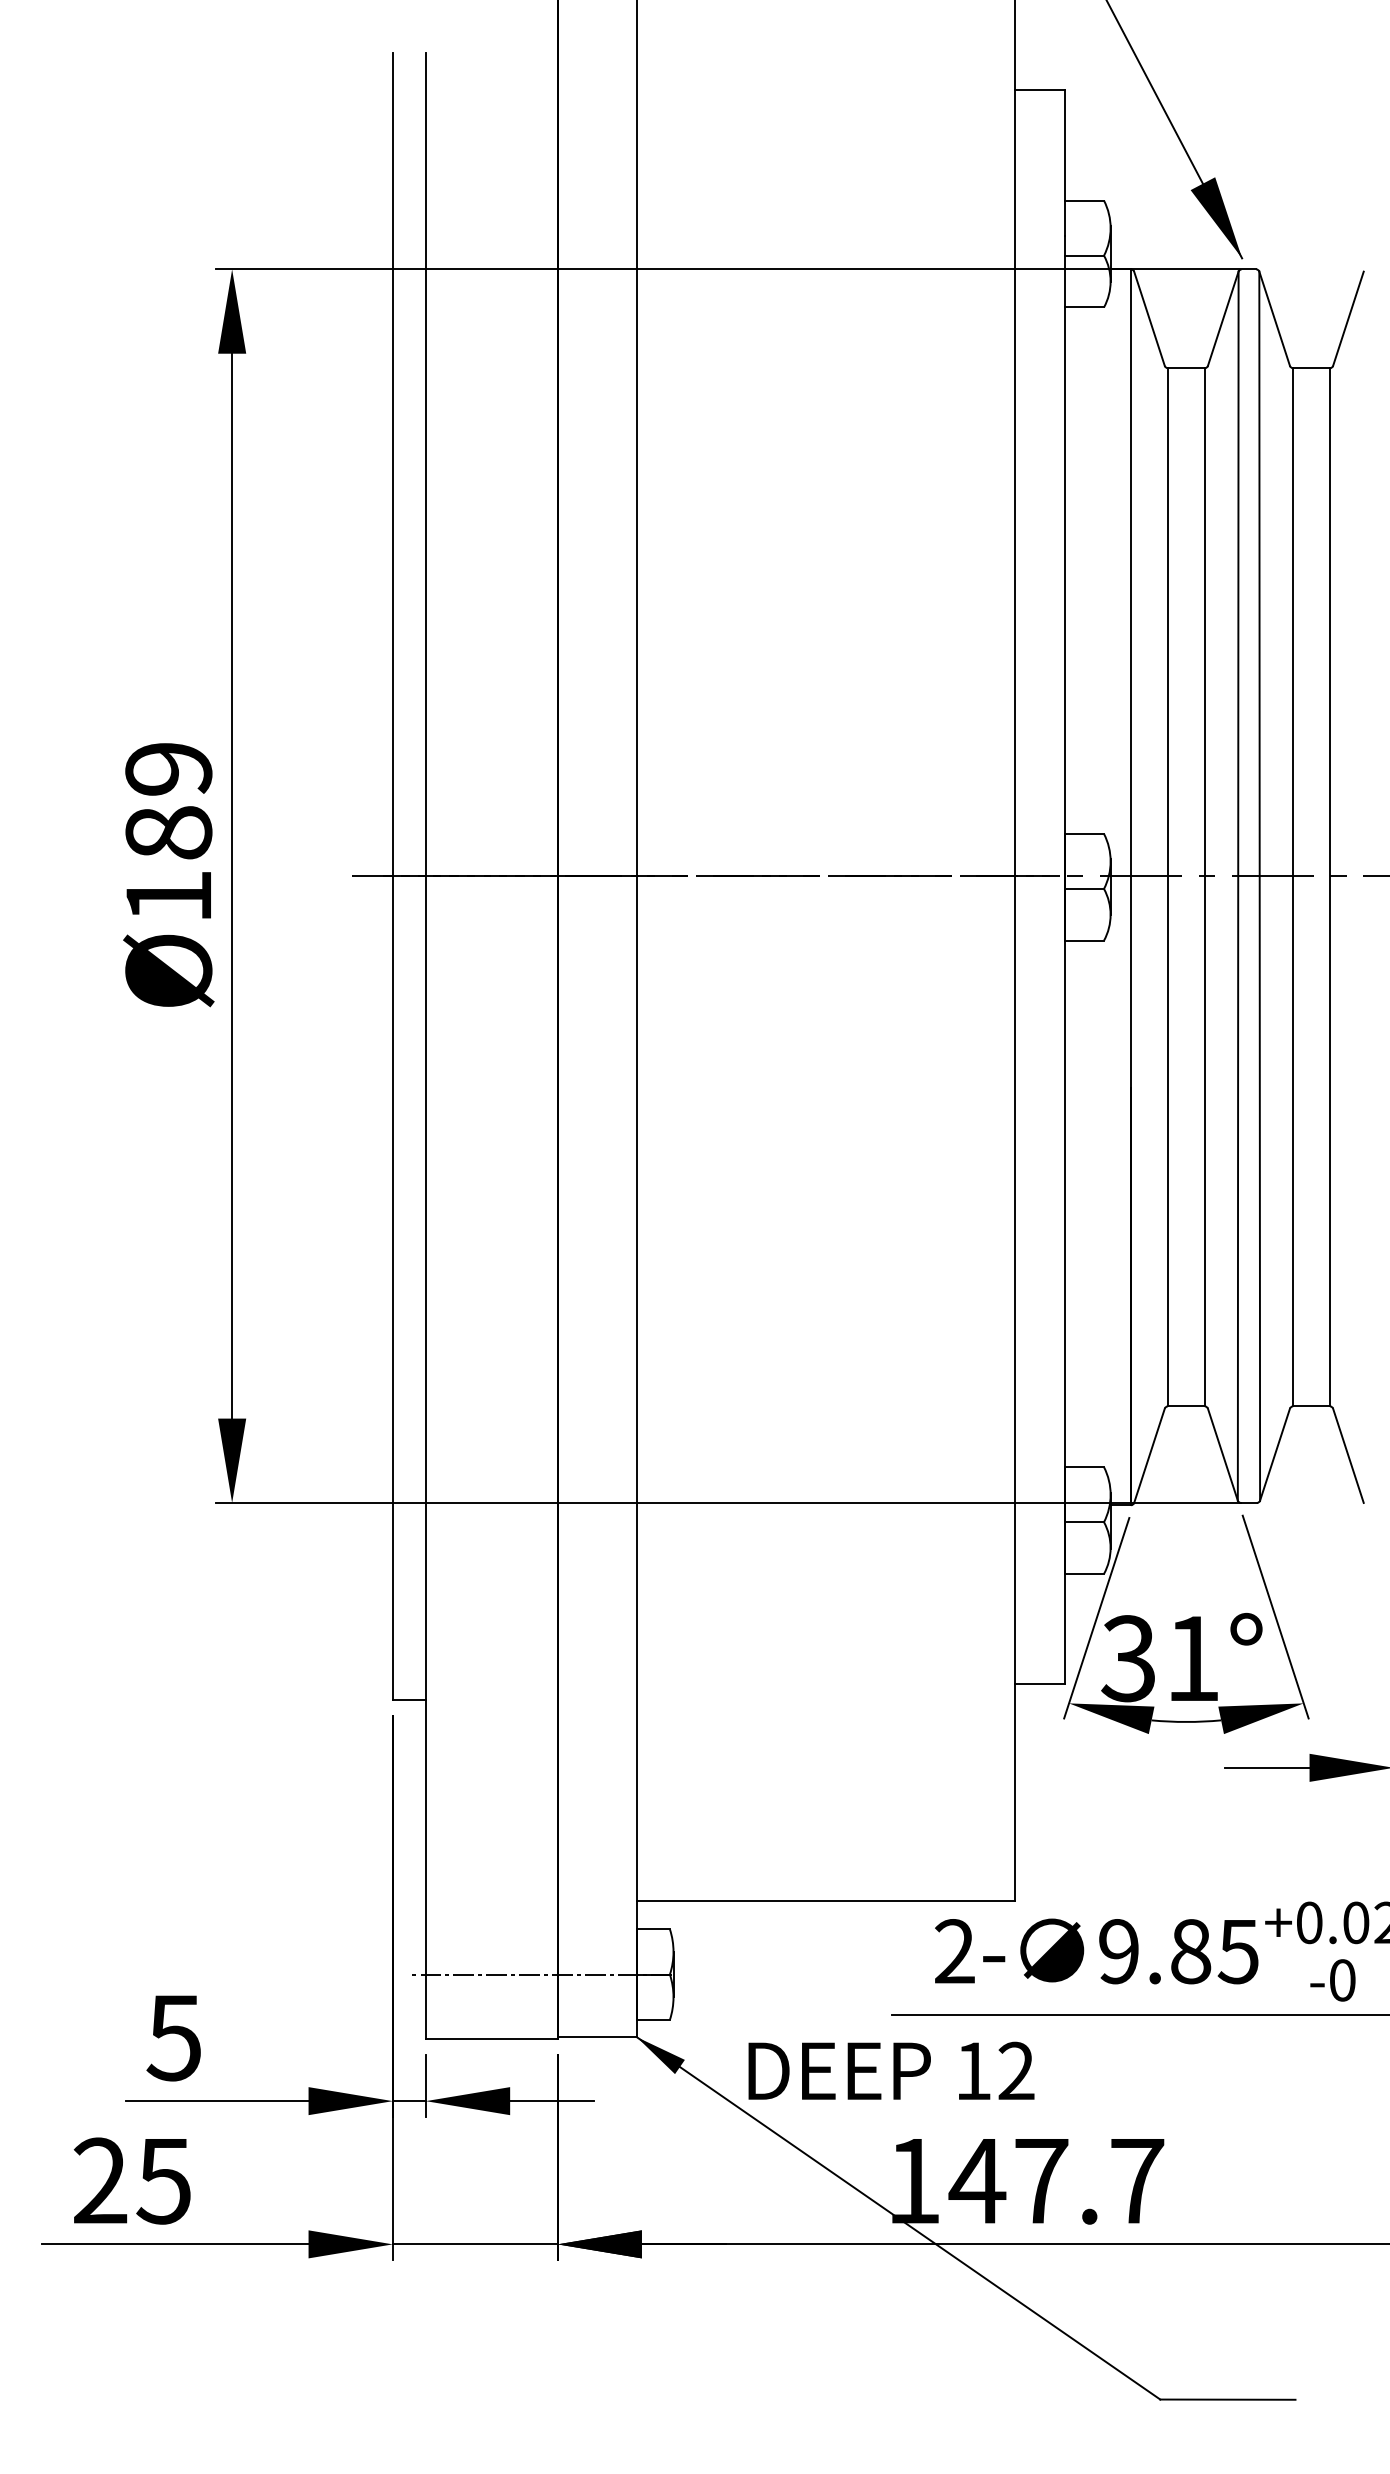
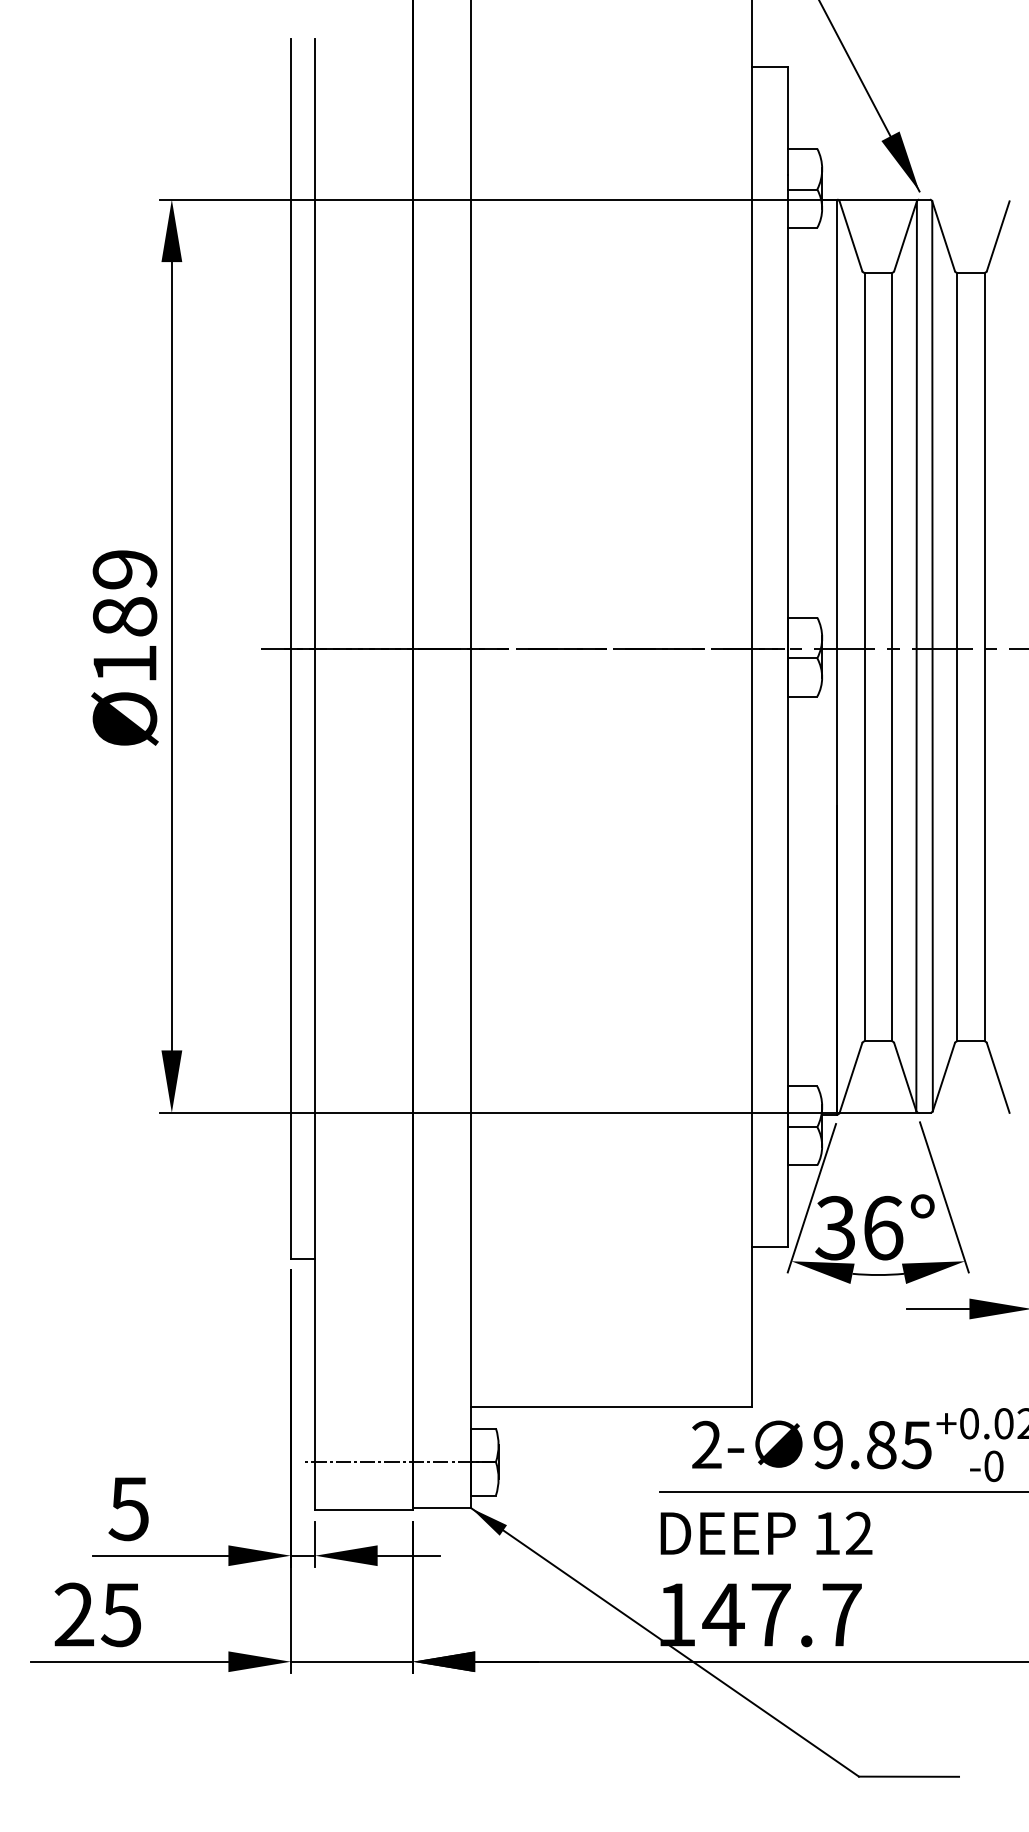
text: (1193, 1658) -> (883, 1228), 31° -> 36°
text: (891, 2070) -> (766, 1533), moved

